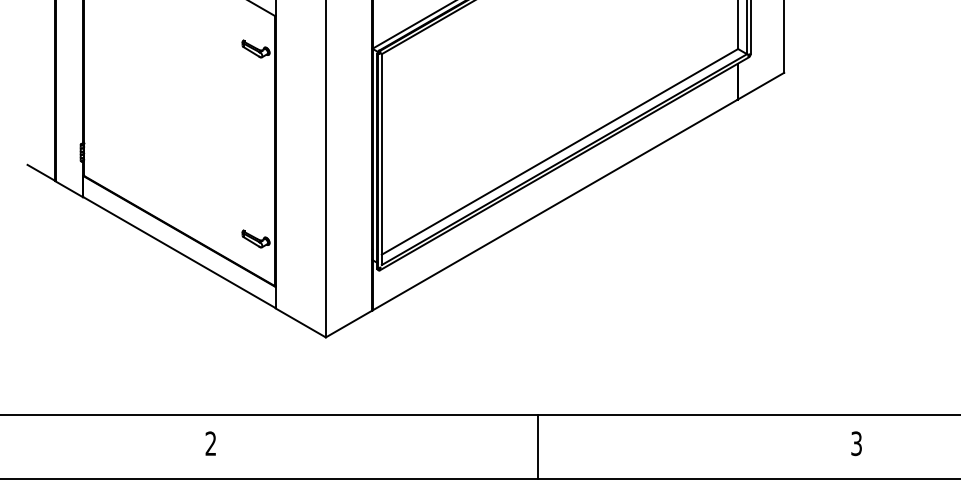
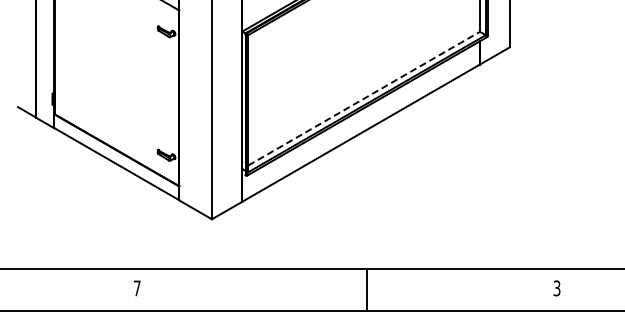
line: (560, 151) -> (364, 98), solid -> dashed
text: (209, 443) -> (136, 288), 2 -> 7
line: (537, 446) -> (366, 290), moved

